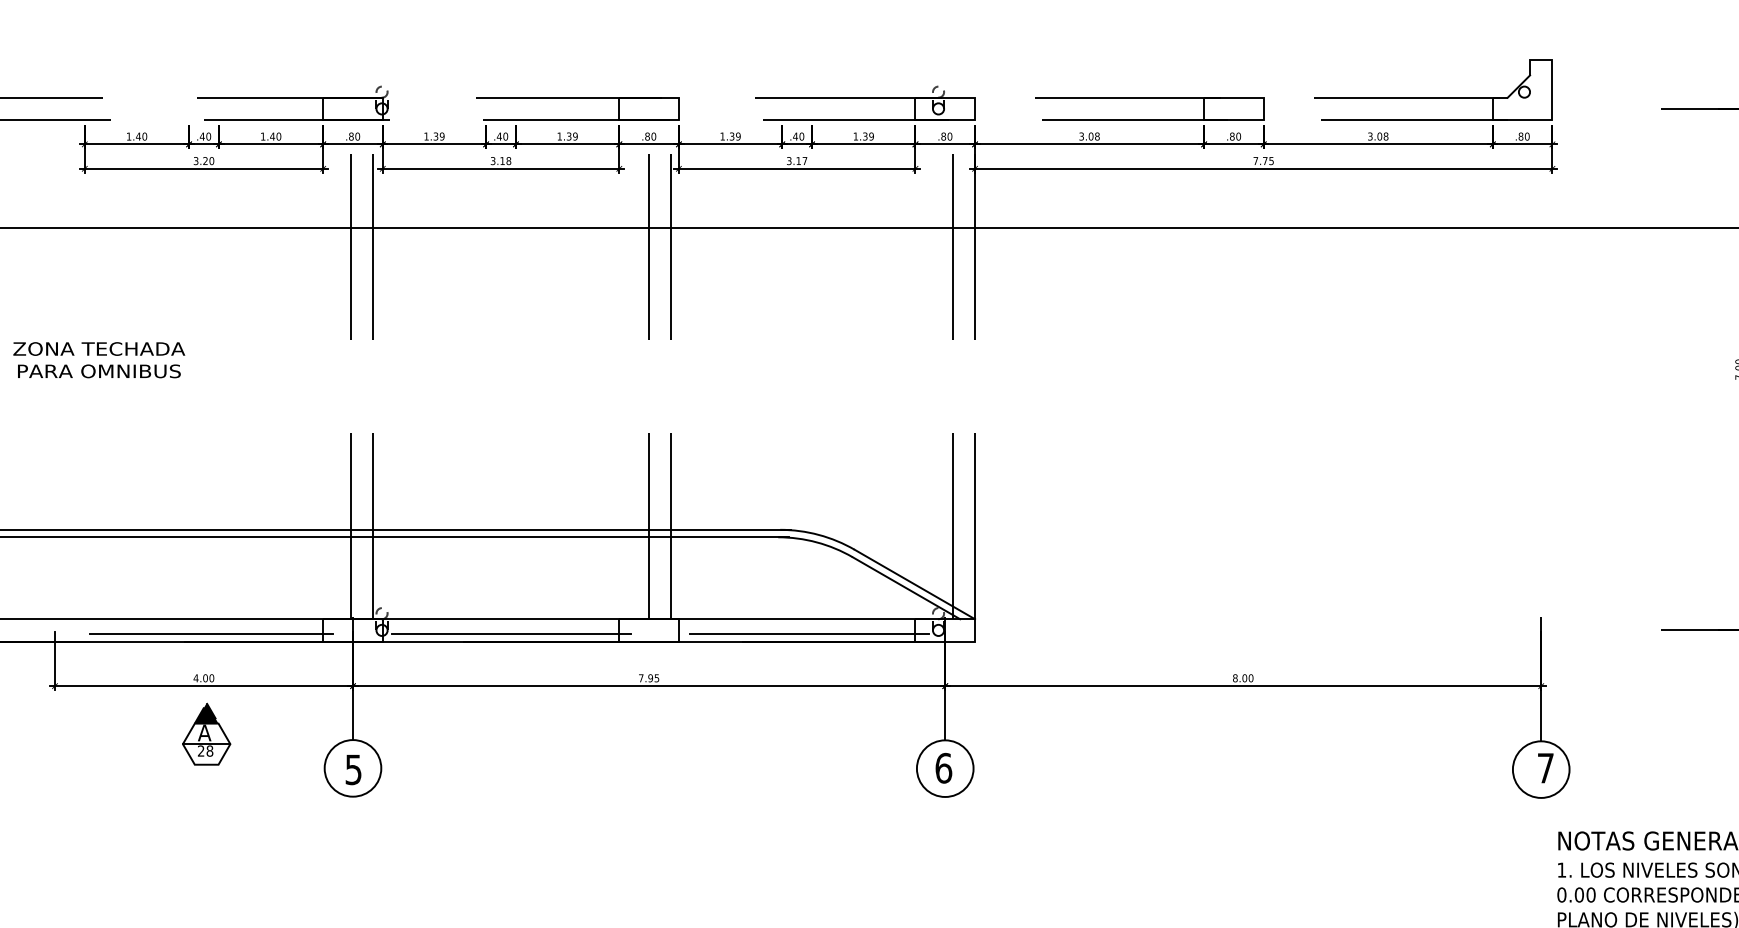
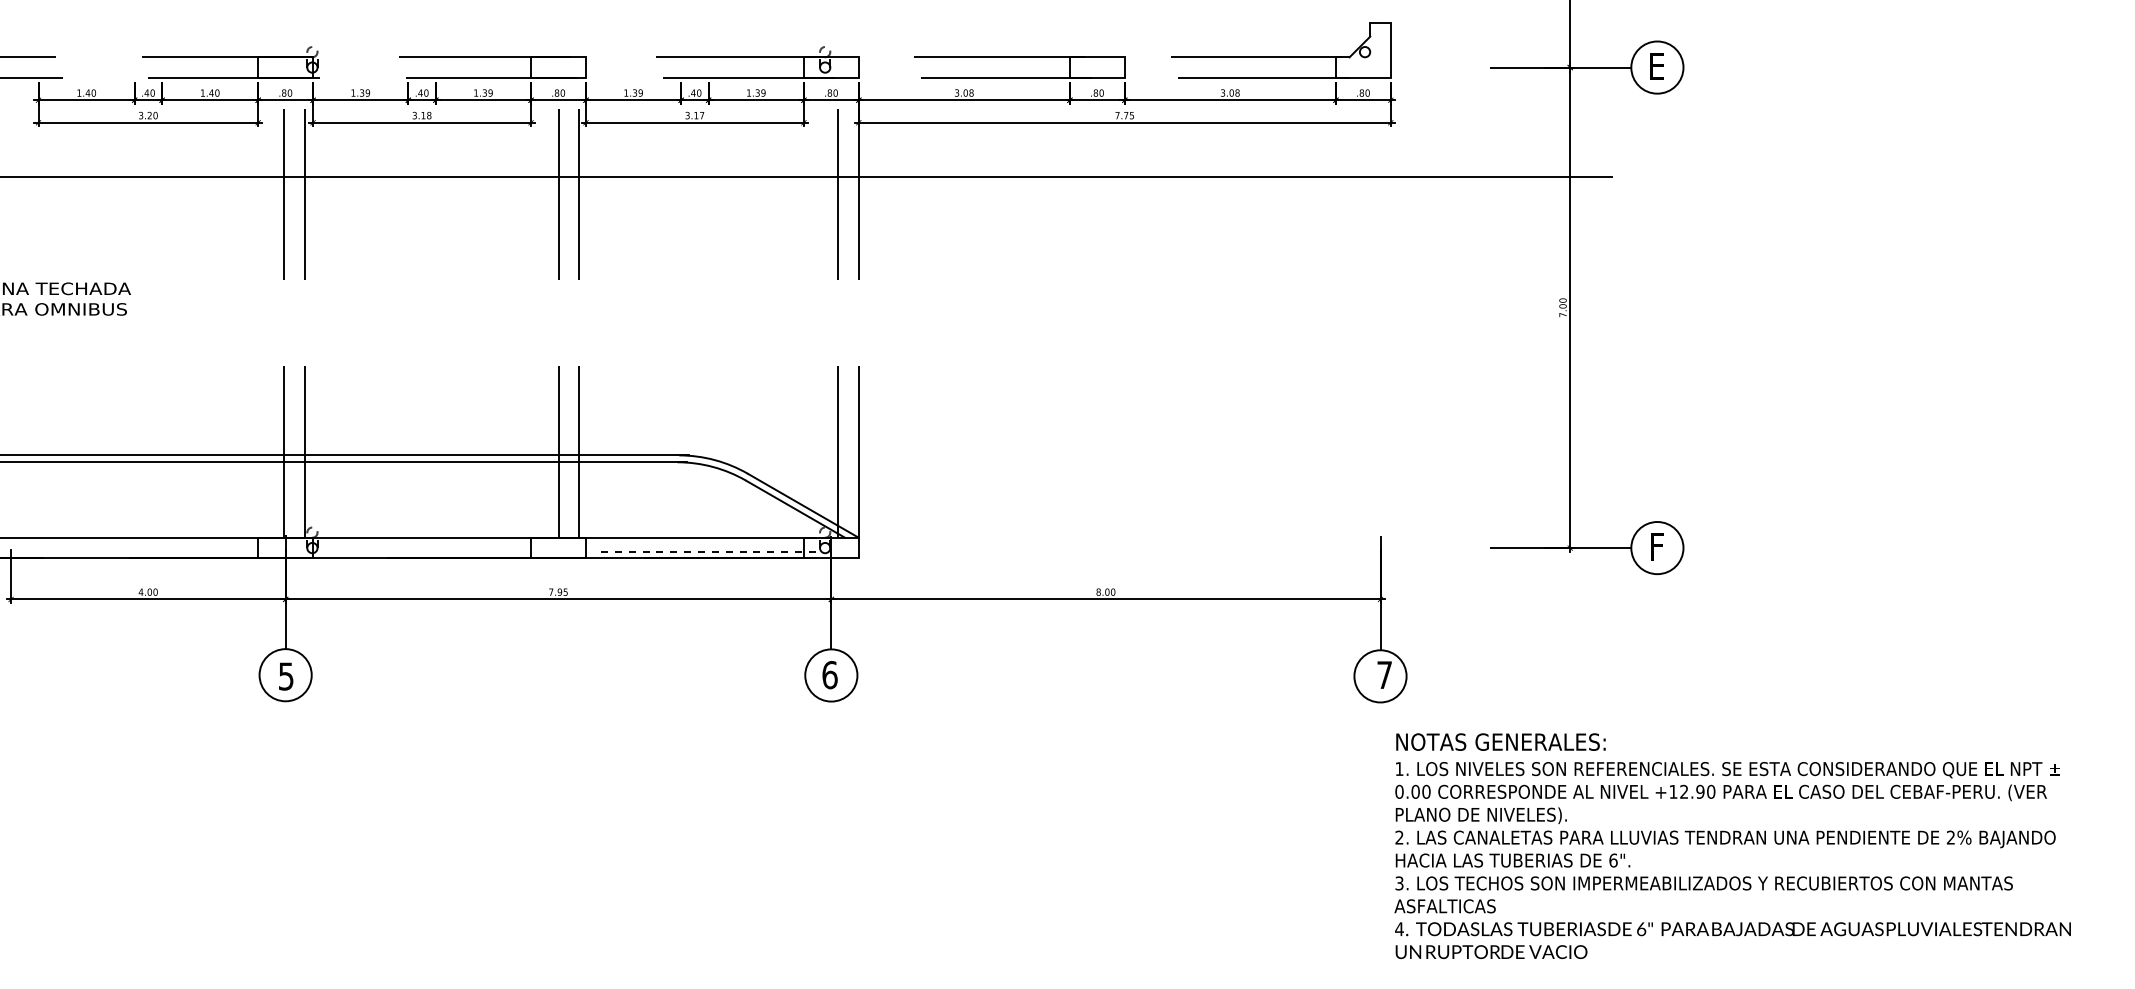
line: (210, 634) -> (154, 551), removed
line: (511, 634) -> (431, 551), removed
line: (809, 634) -> (706, 551), solid -> dashed
part: (206, 733) -> (150, 643), removed

